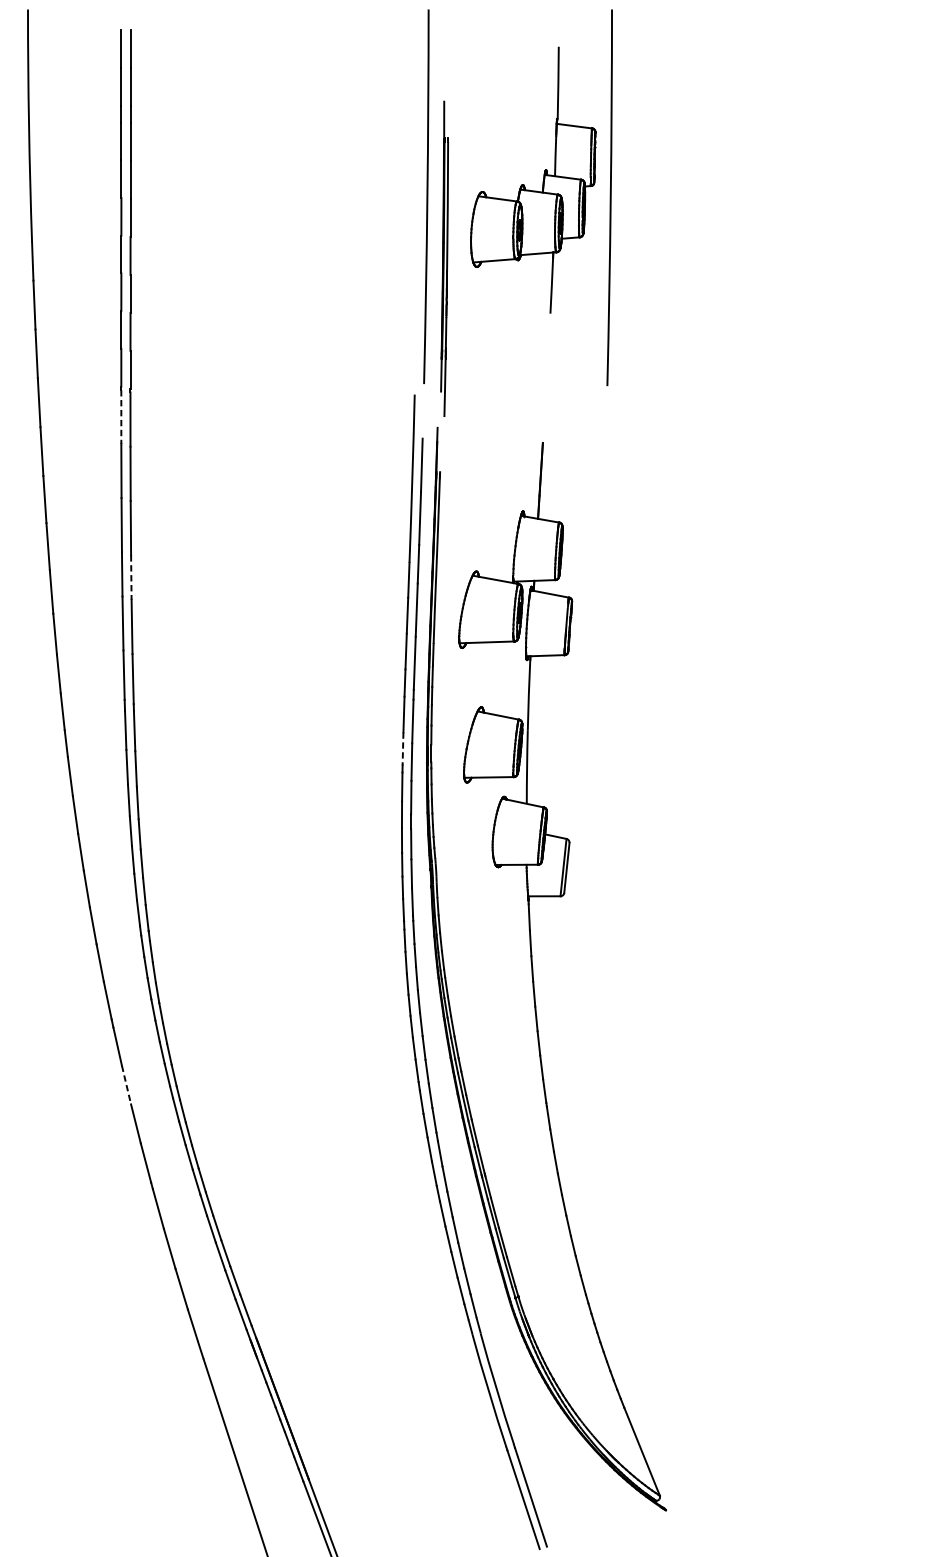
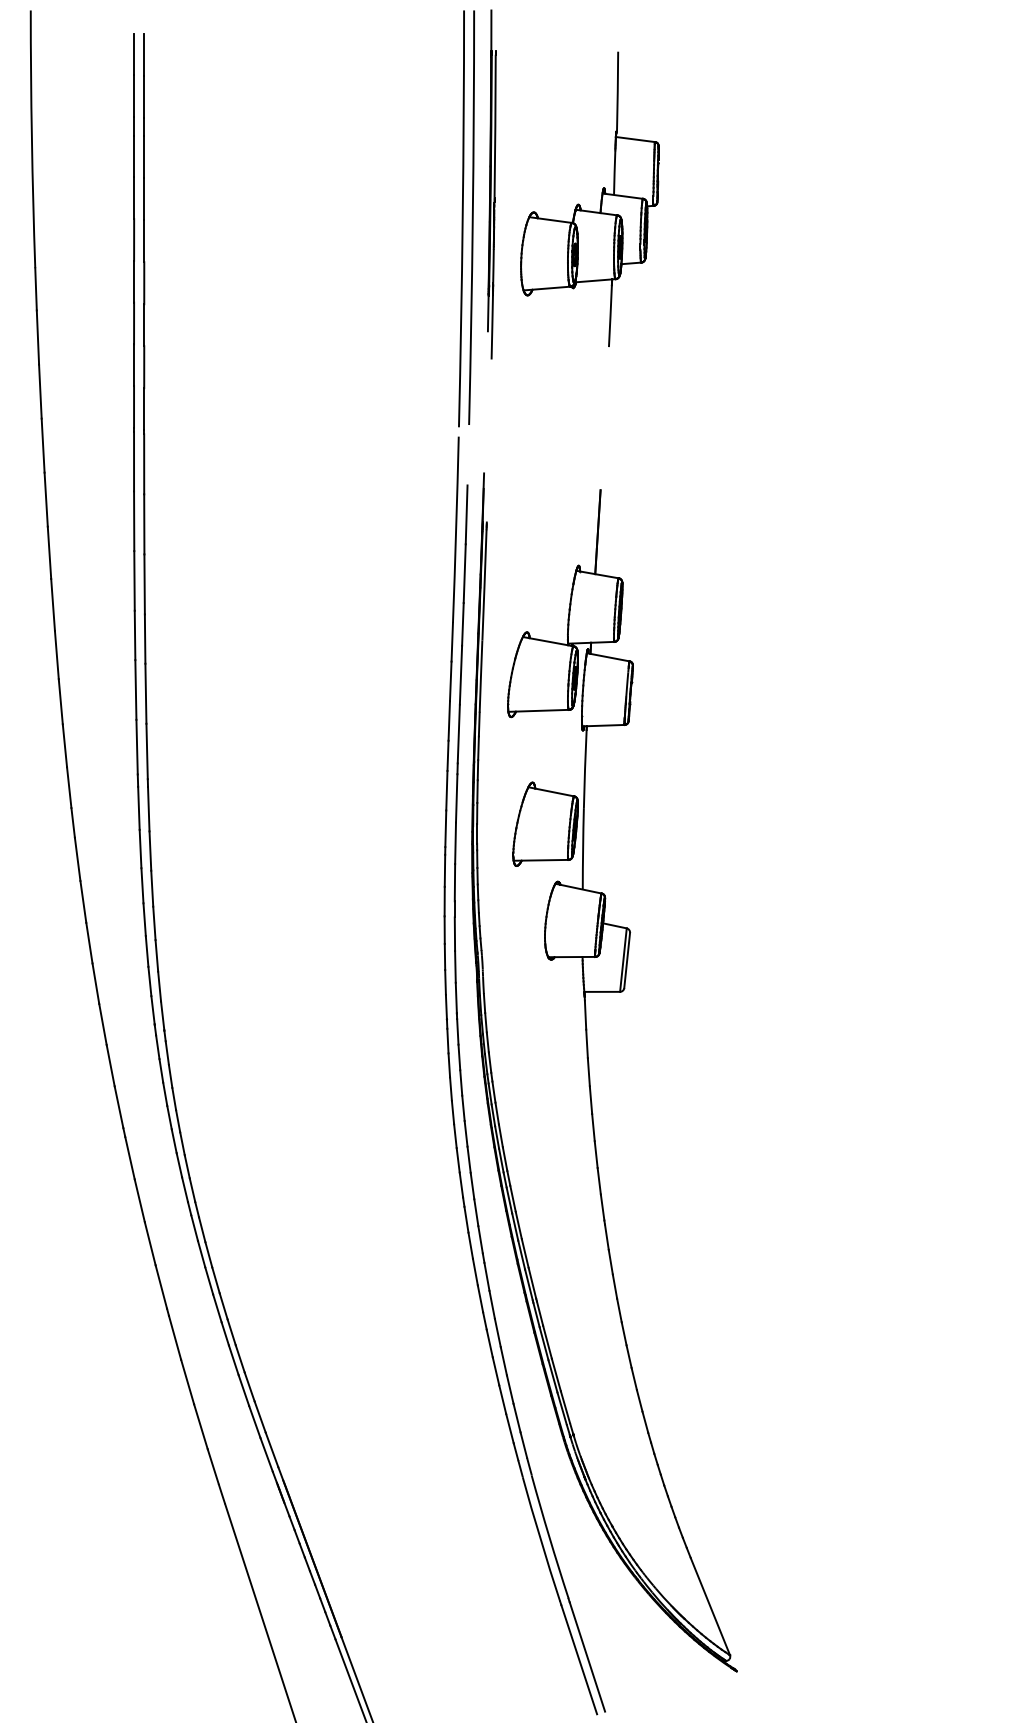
curve: (609, 197) -> (461, 218), moved
part: (444, 258) -> (491, 184), moved
line: (121, 417) -> (134, 461), dashed -> solid
line: (131, 577) -> (145, 639), dashed -> solid
line: (402, 749) -> (445, 829), dashed -> solid
line: (126, 1084) -> (139, 1200), dashed -> solid

